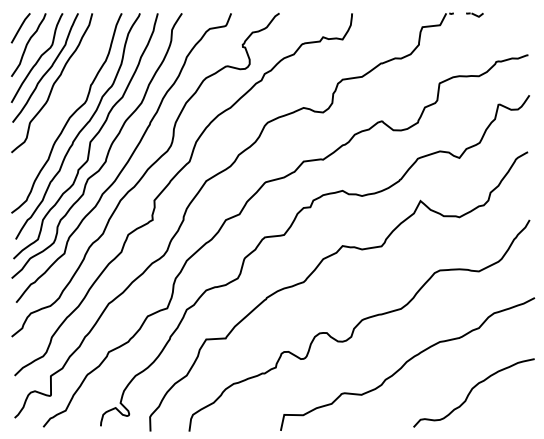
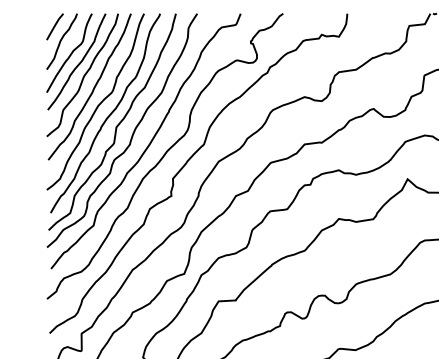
curve: (63, 98) -> (92, 88), added

